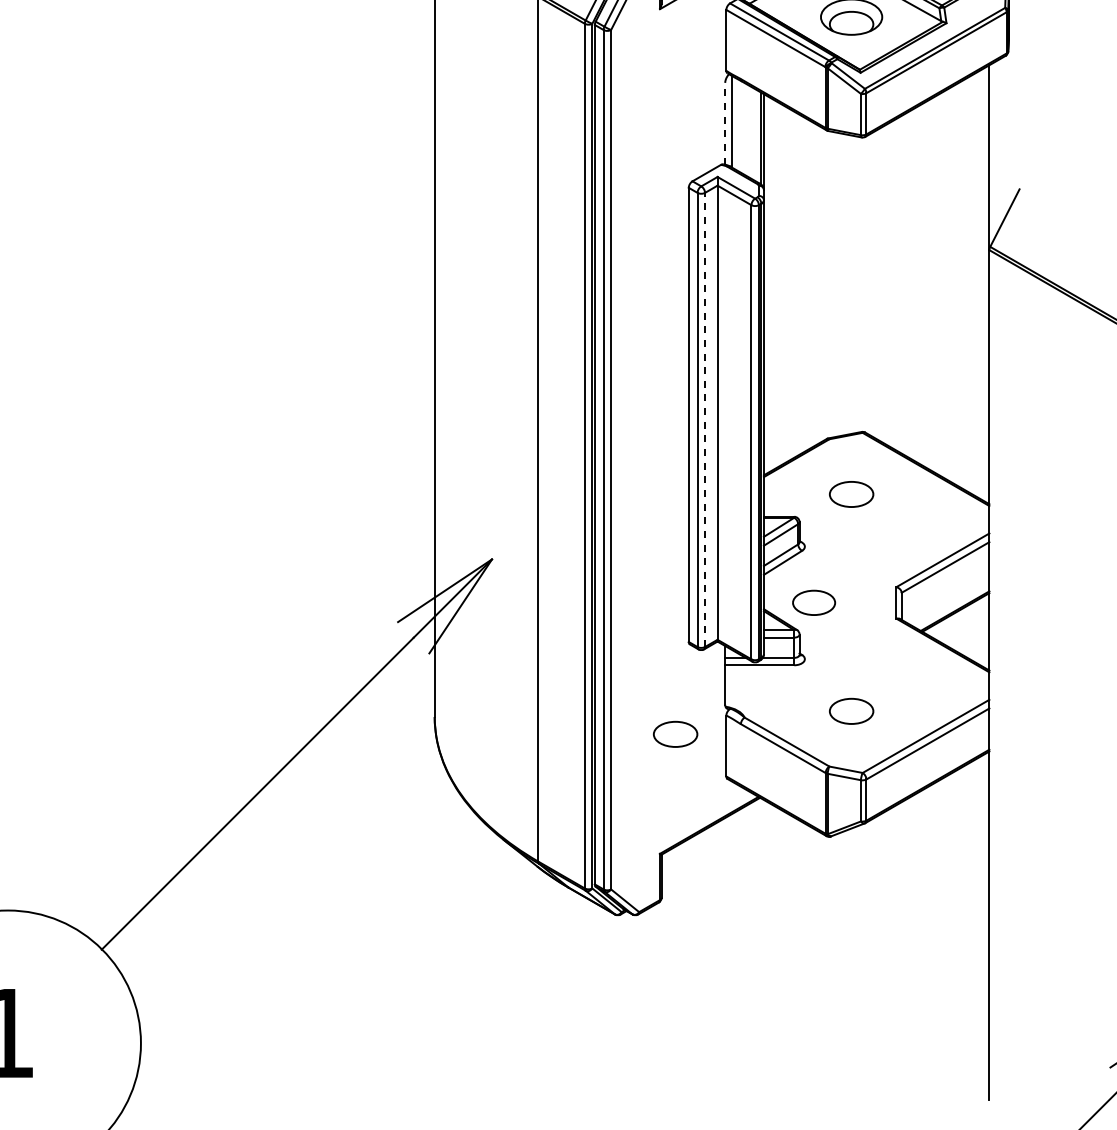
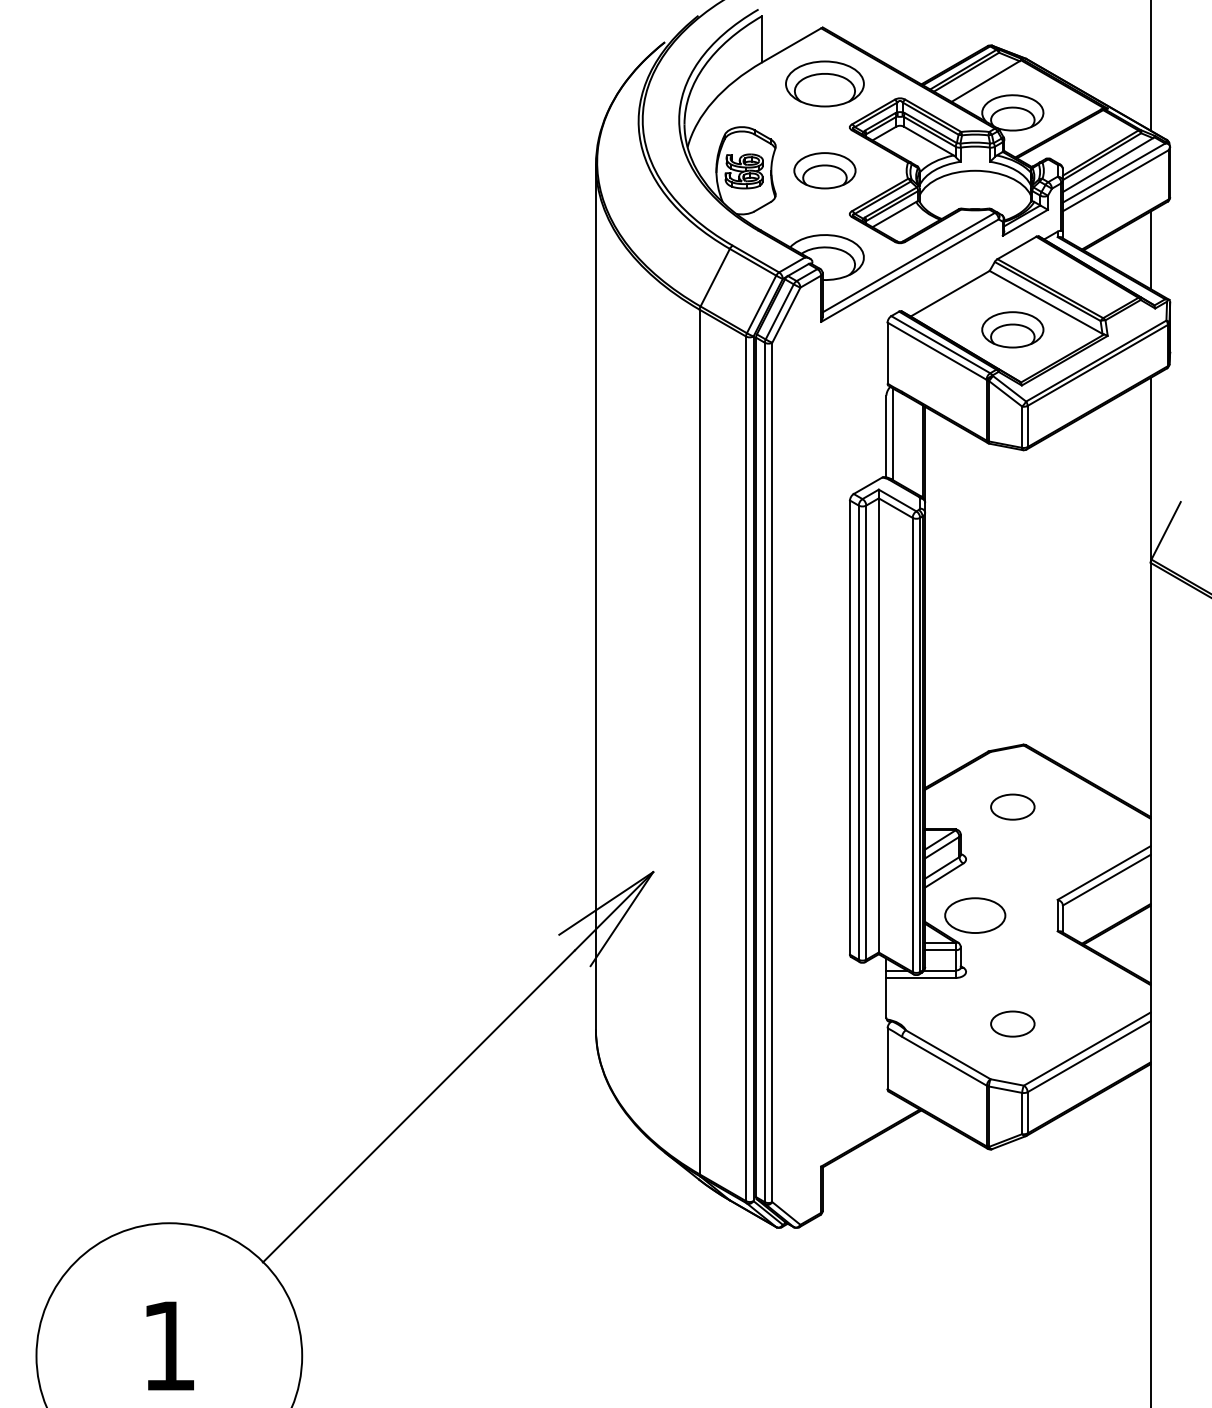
line: (725, 123) -> (886, 436), dashed -> solid
line: (705, 419) -> (866, 732), dashed -> solid
part: (814, 602) -> (975, 915), size x1.43
part: (675, 733) -> (836, 1046), removed

